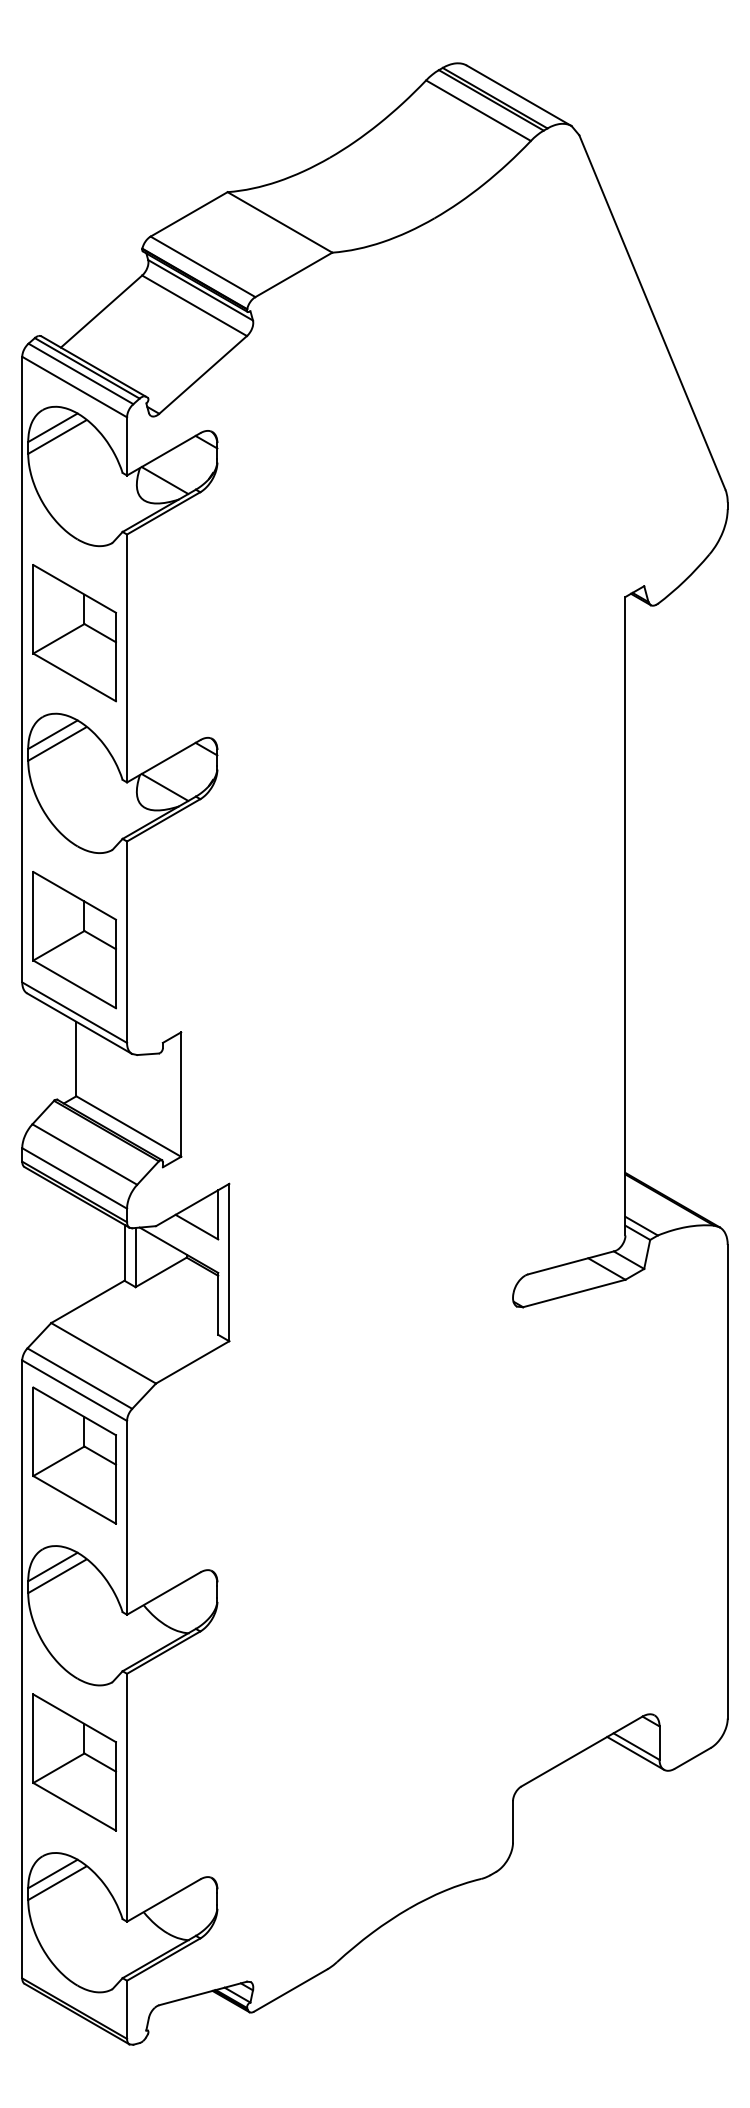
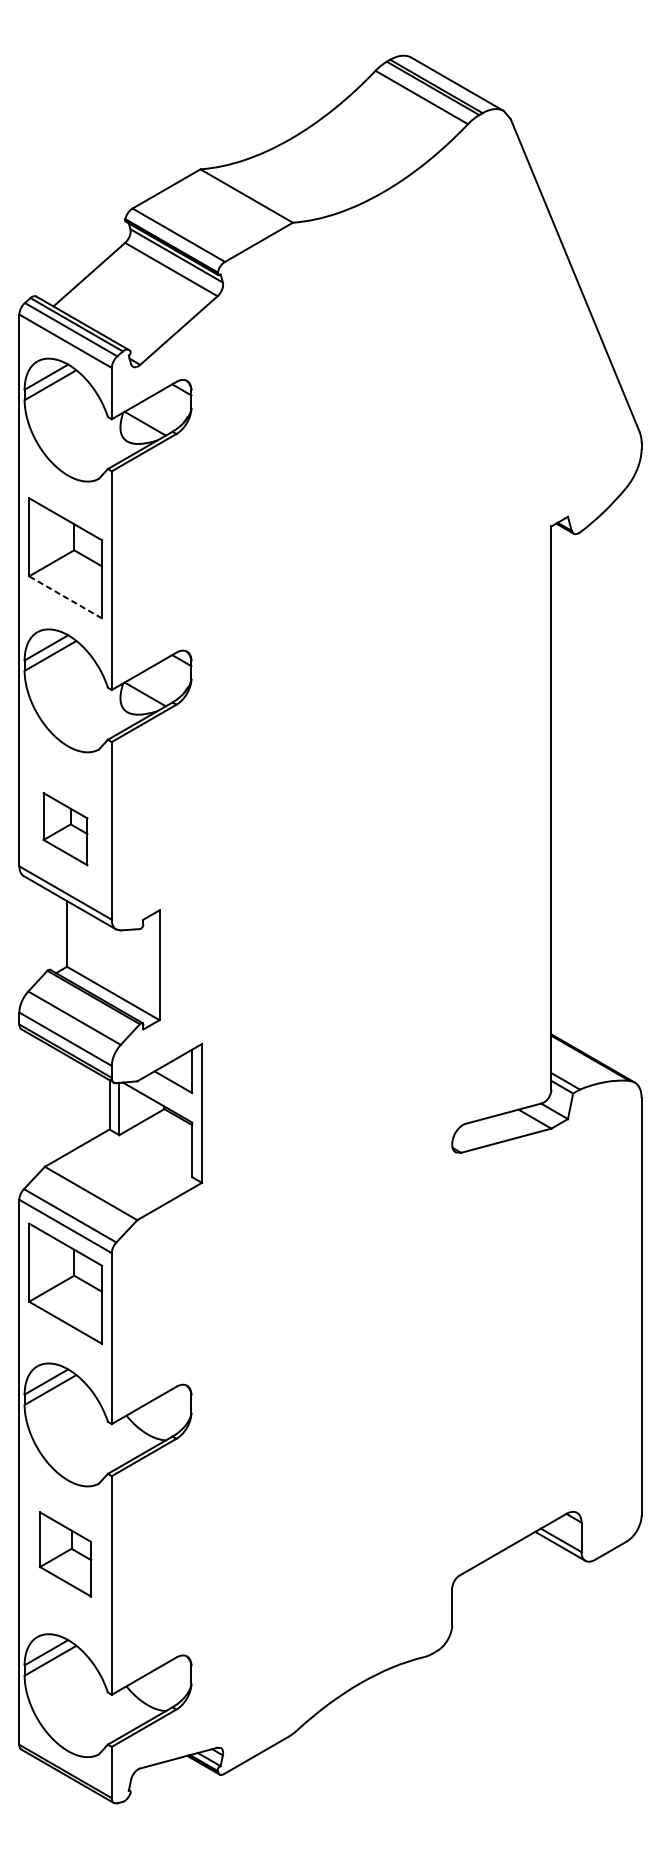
line: (74, 677) -> (65, 597), solid -> dashed
part: (74, 940) -> (65, 829), size x0.6
part: (74, 1762) -> (65, 1554), size x0.7

